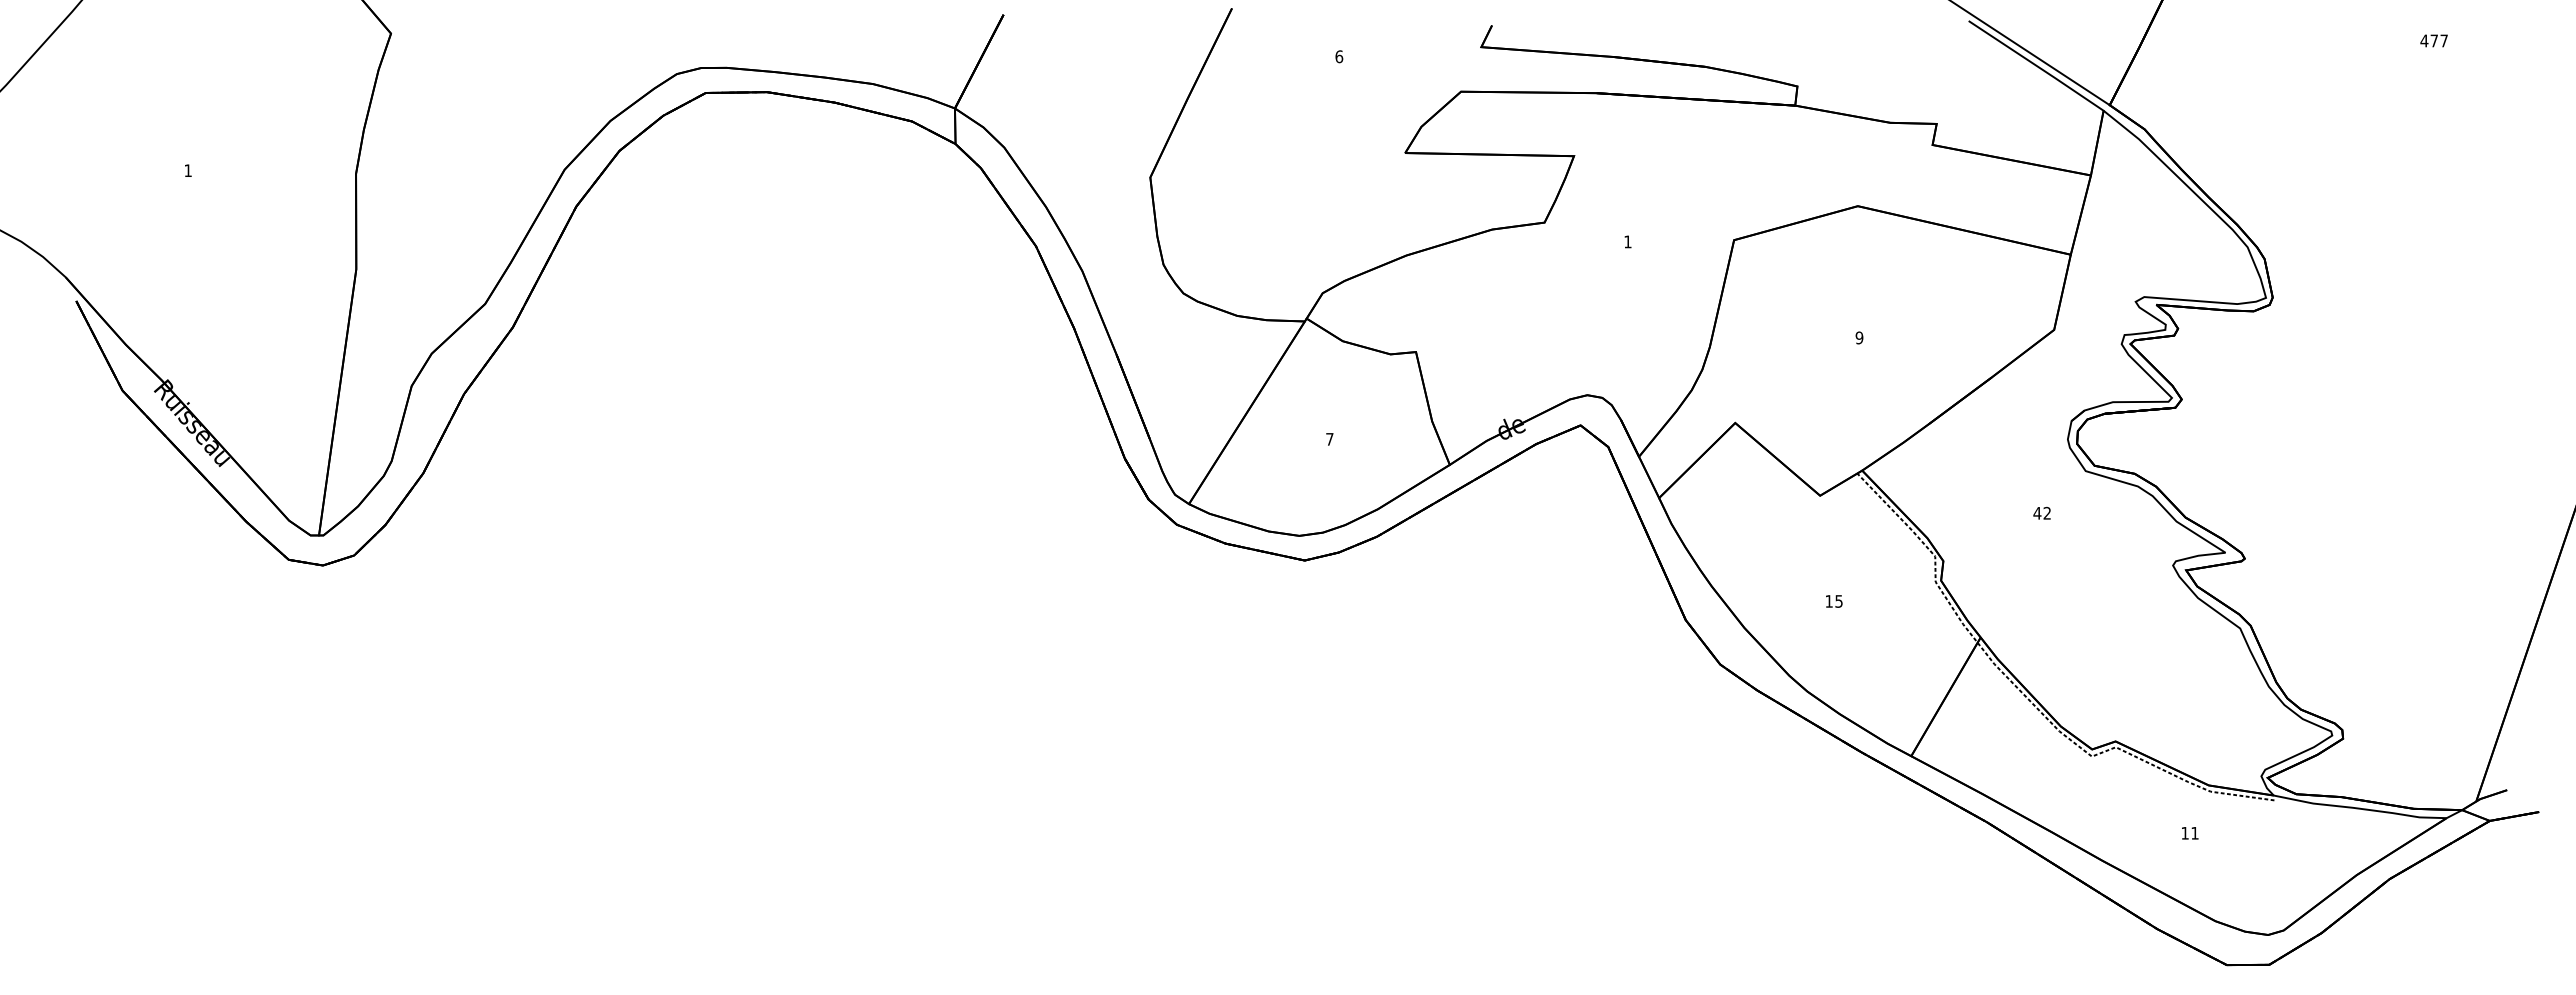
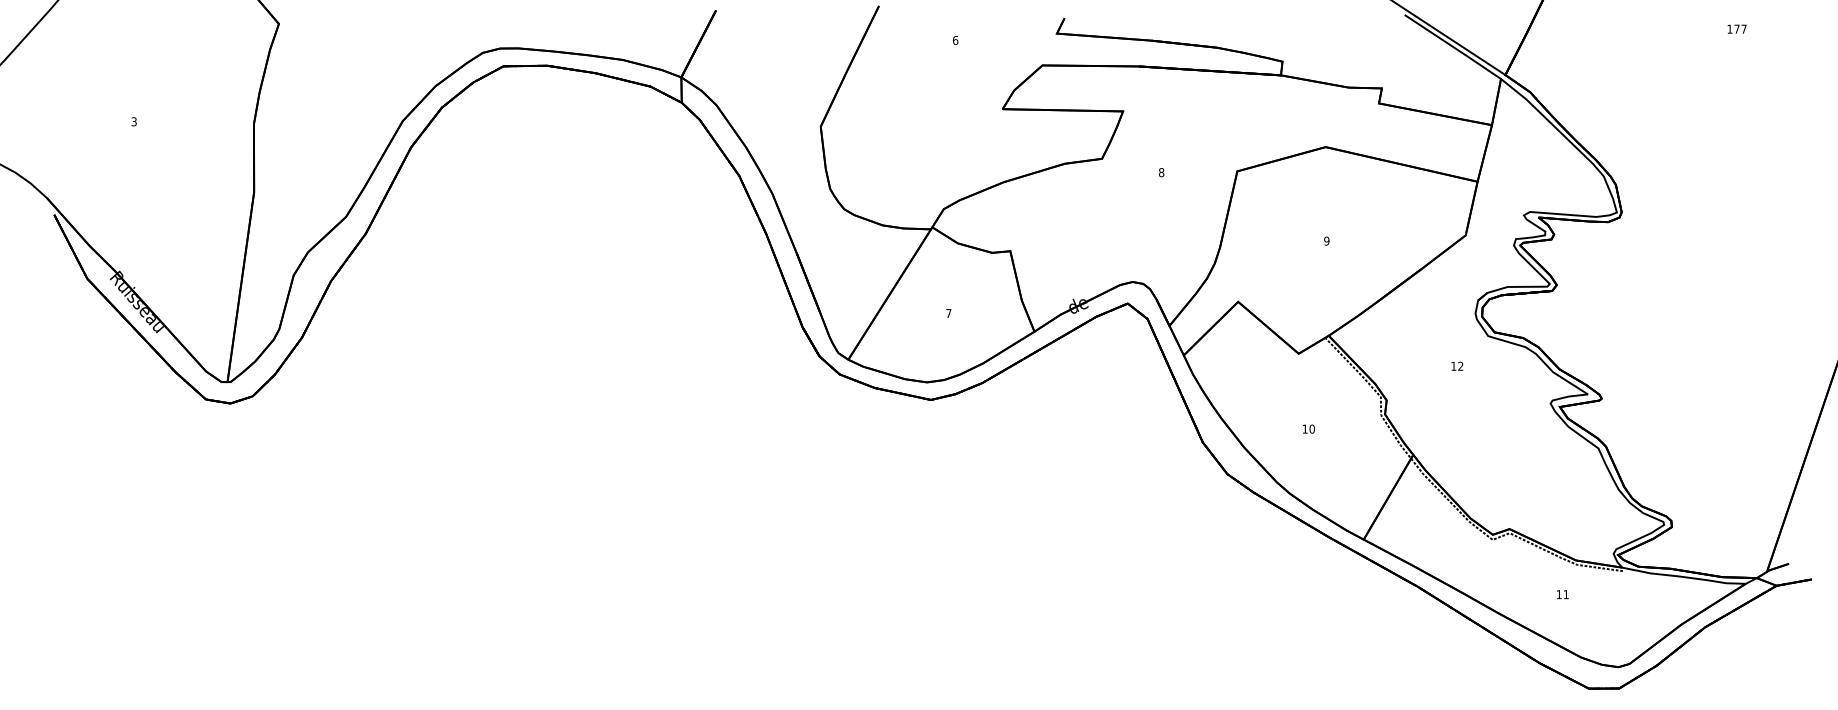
text: (2424, 40) -> (1730, 28), 477 -> 177
text: (187, 170) -> (133, 121), 1 -> 3
text: (1627, 241) -> (1161, 172), 1 -> 8
text: (2037, 513) -> (1453, 366), 42 -> 12
text: (1838, 601) -> (1311, 429), 15 -> 10

